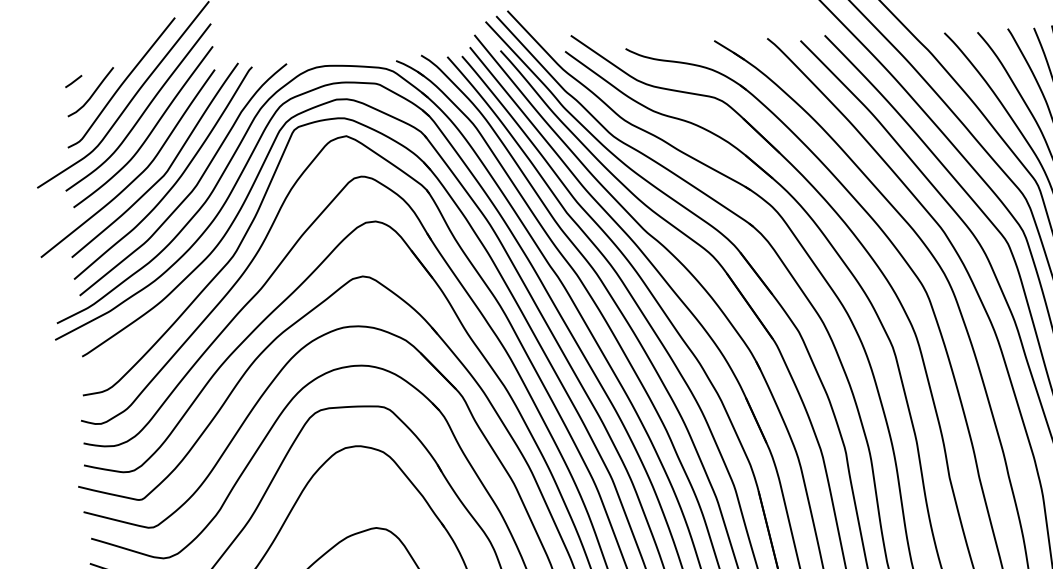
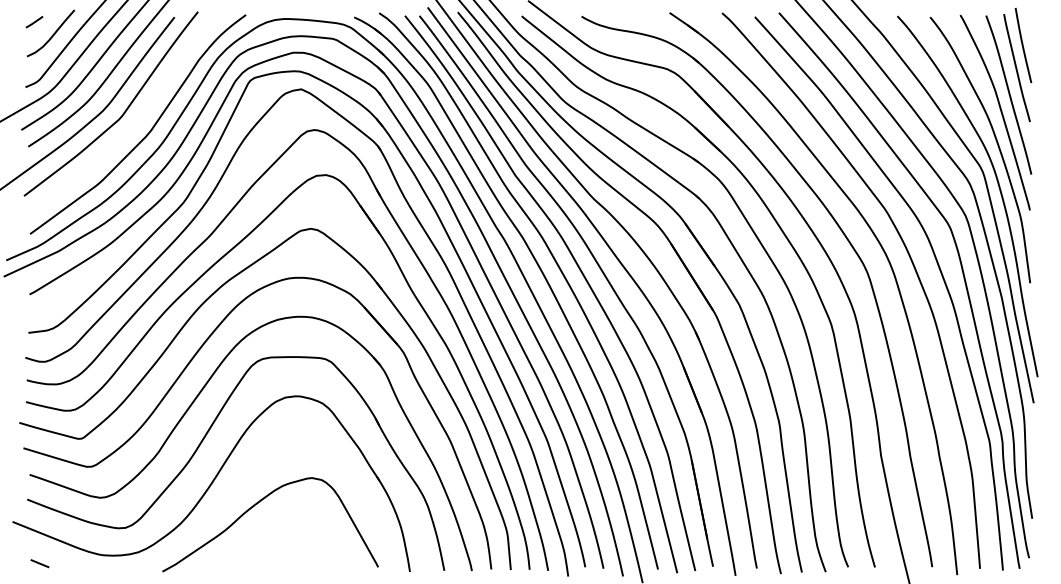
curve: (175, 181) -> (130, 125), removed

